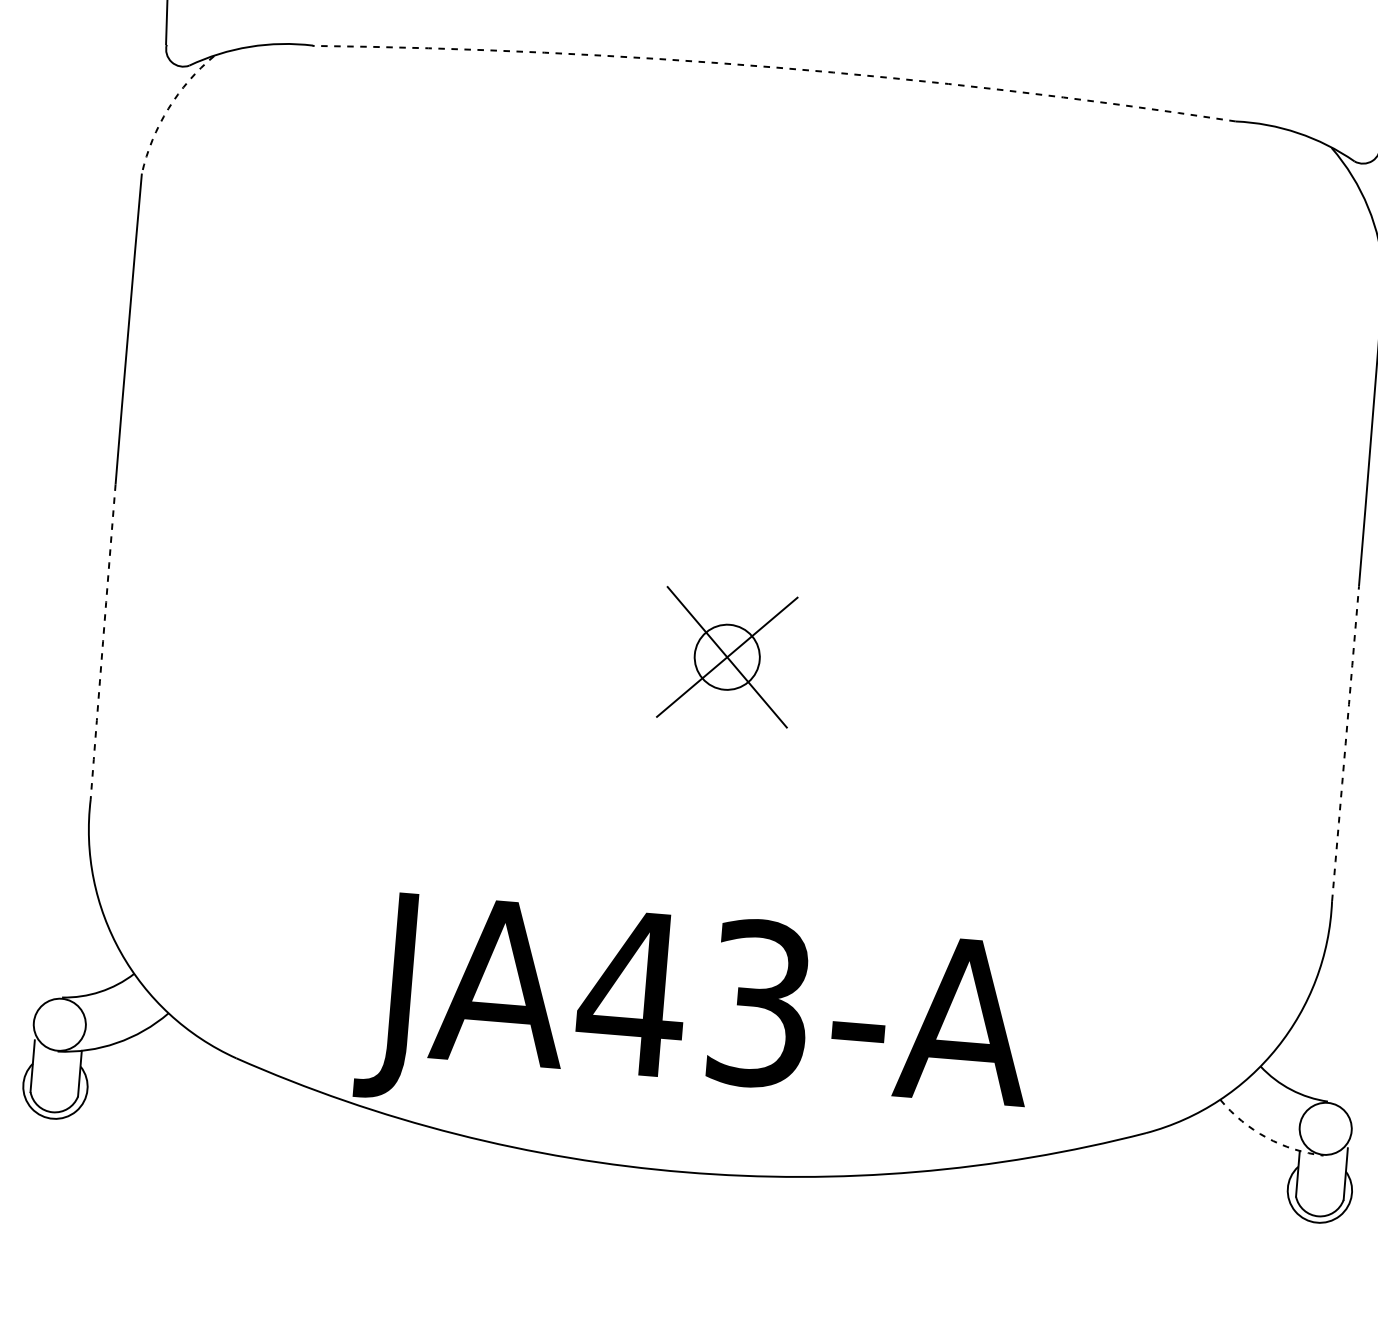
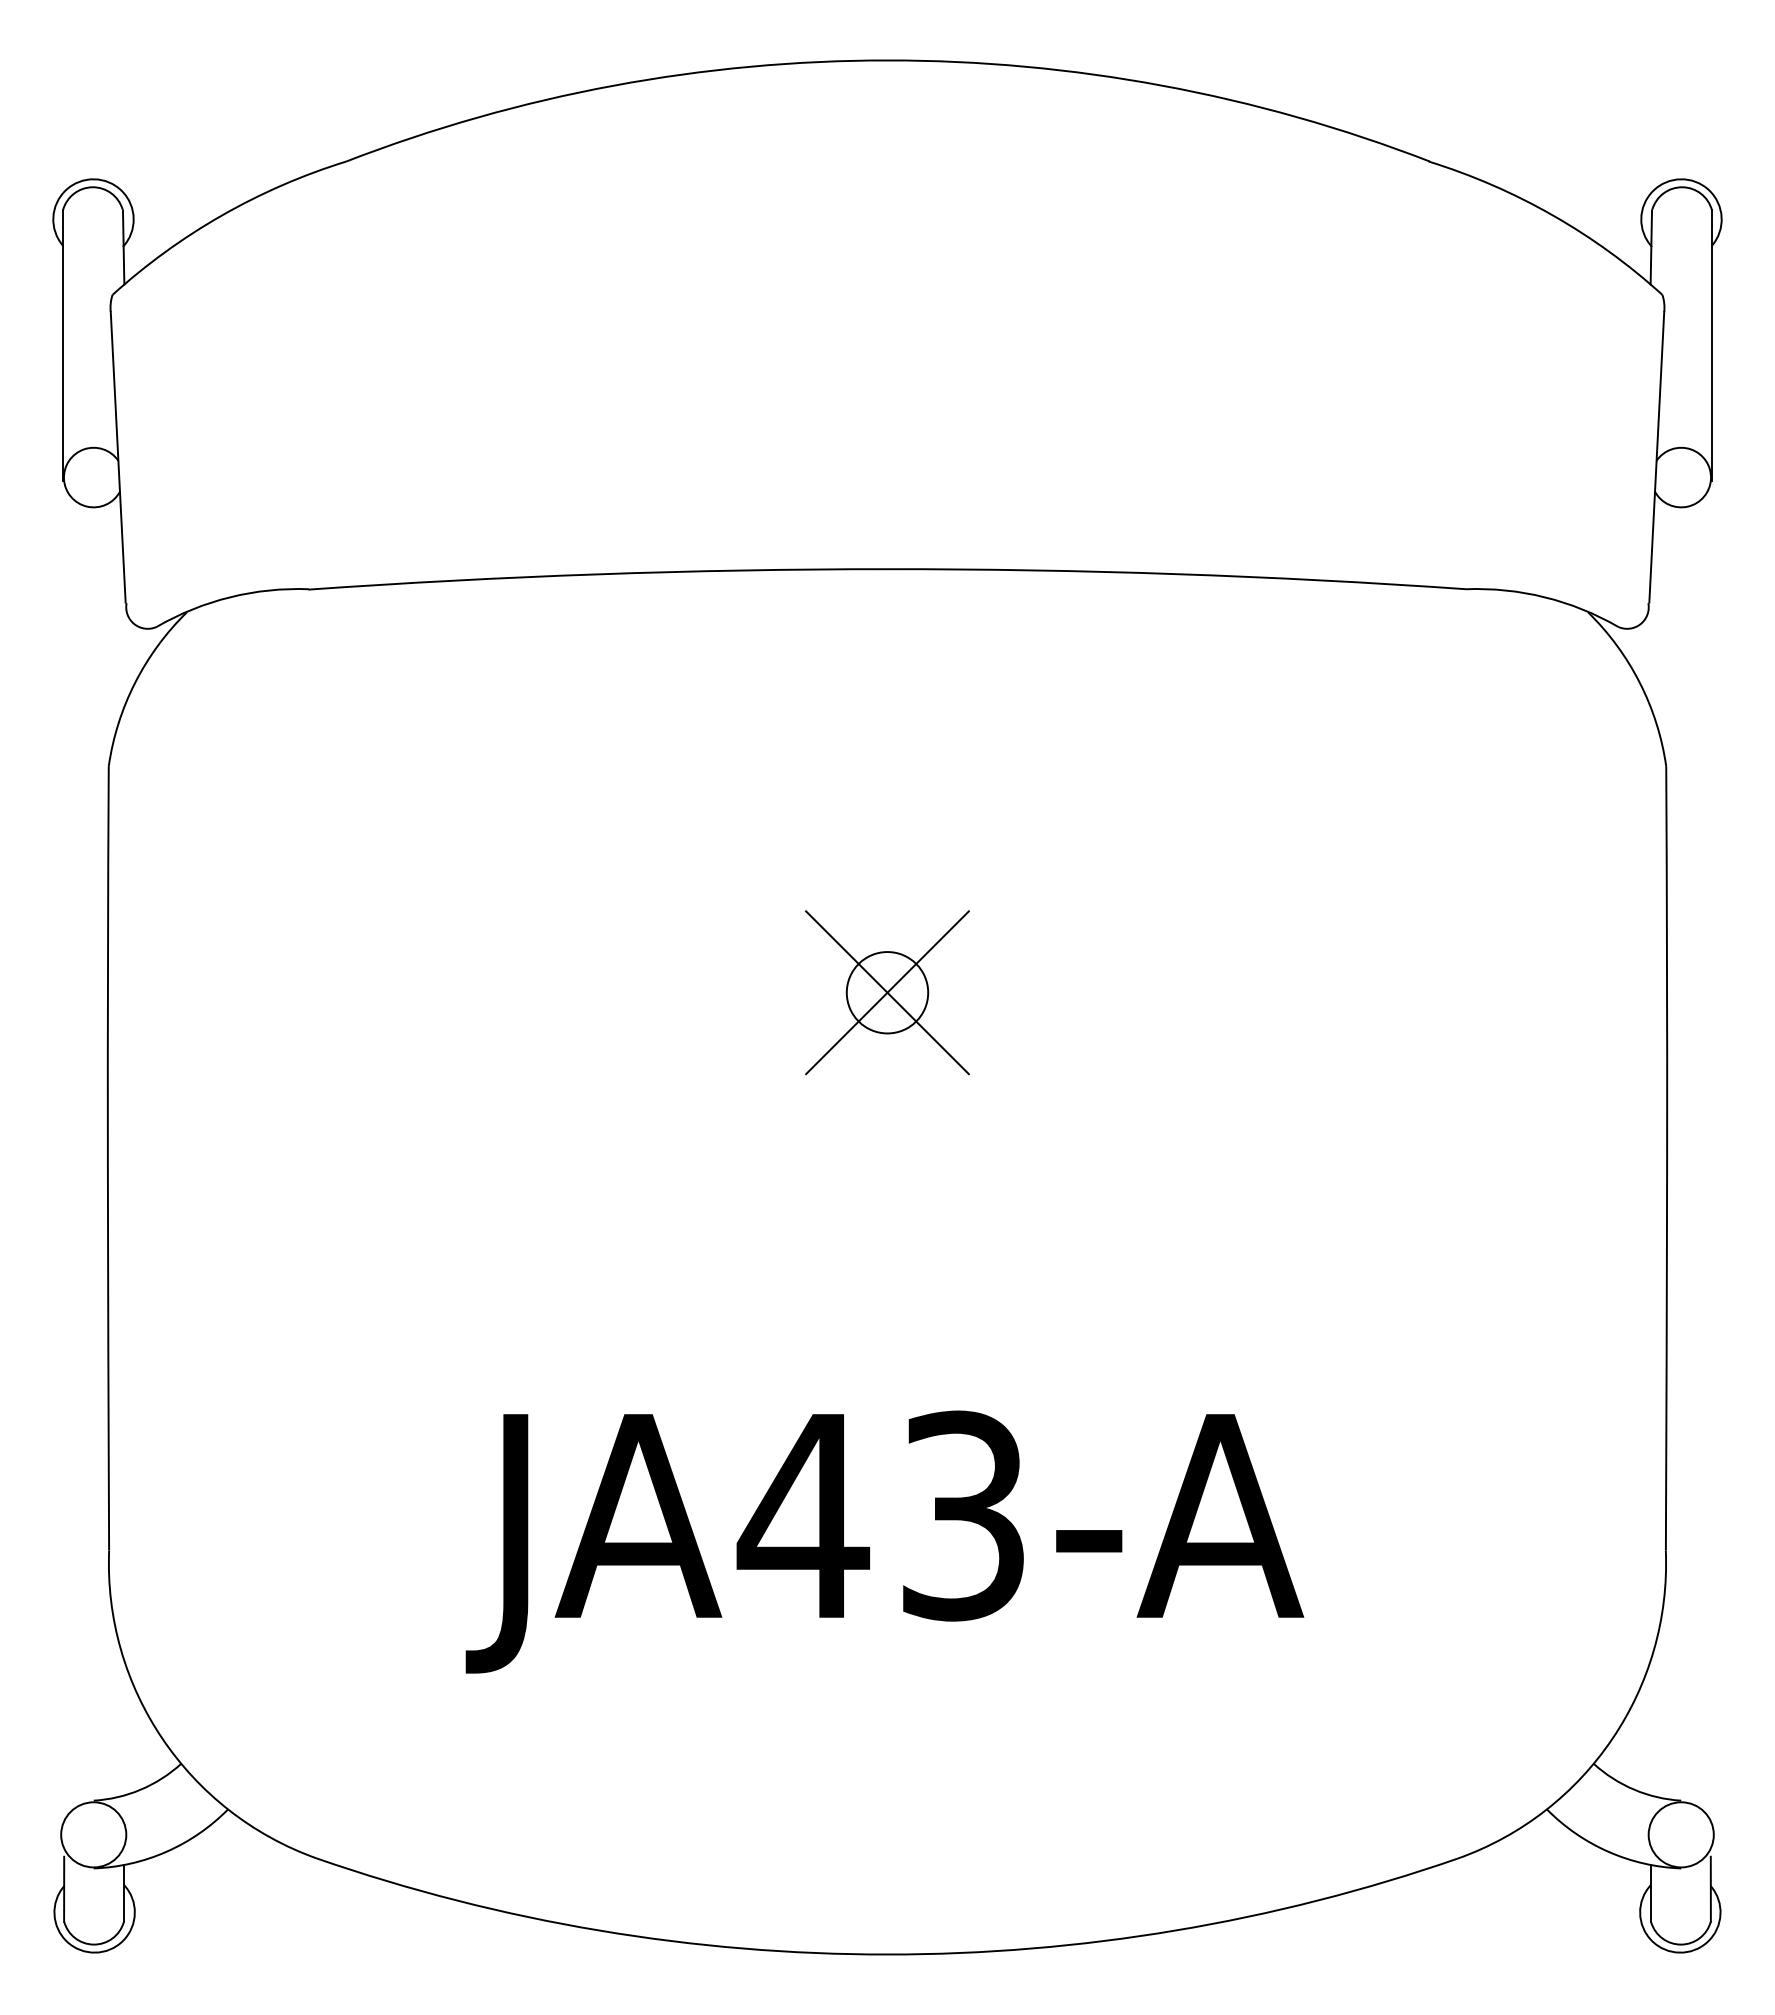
arc: (775, 67) -> (887, 569), dashed -> solid
arc: (168, 108) -> (135, 682), dashed -> solid
arc: (103, 641) -> (108, 1353), dashed -> solid
part: (727, 657) -> (887, 992), moved
arc: (1345, 744) -> (1666, 1353), dashed -> solid
text: (695, 1018) -> (884, 1541), moved
arc: (1266, 1137) -> (1608, 1851), dashed -> solid

